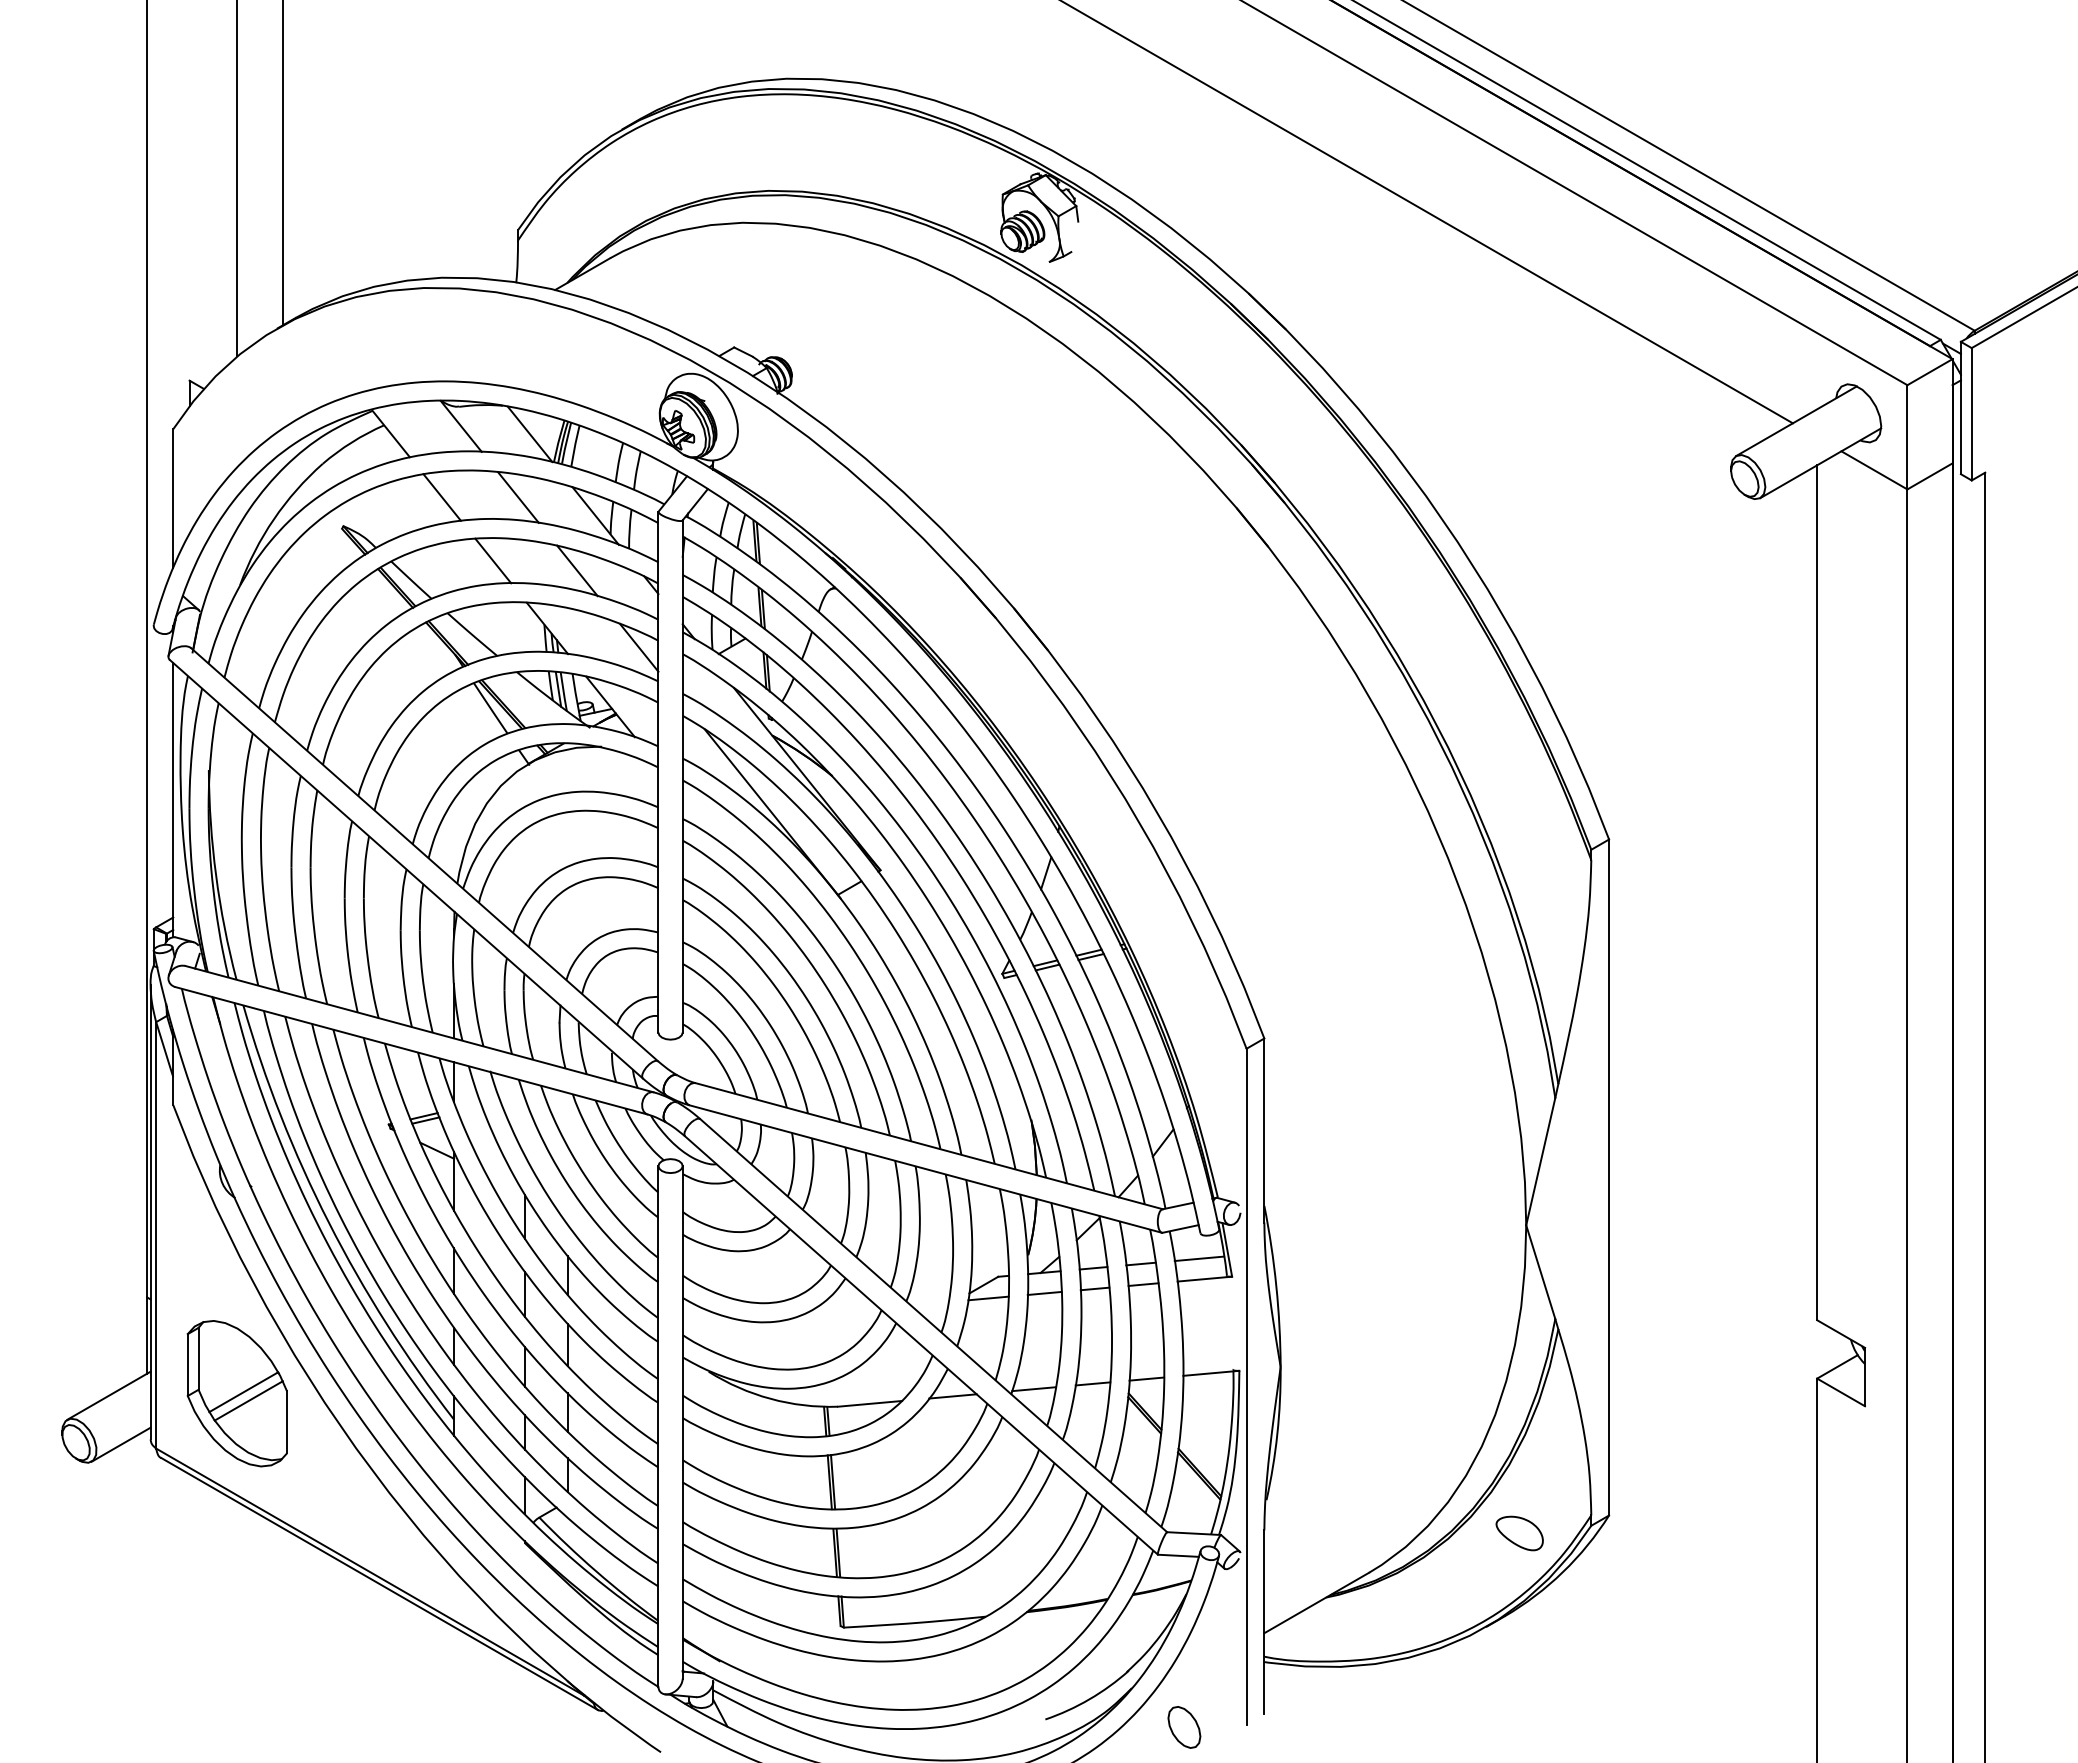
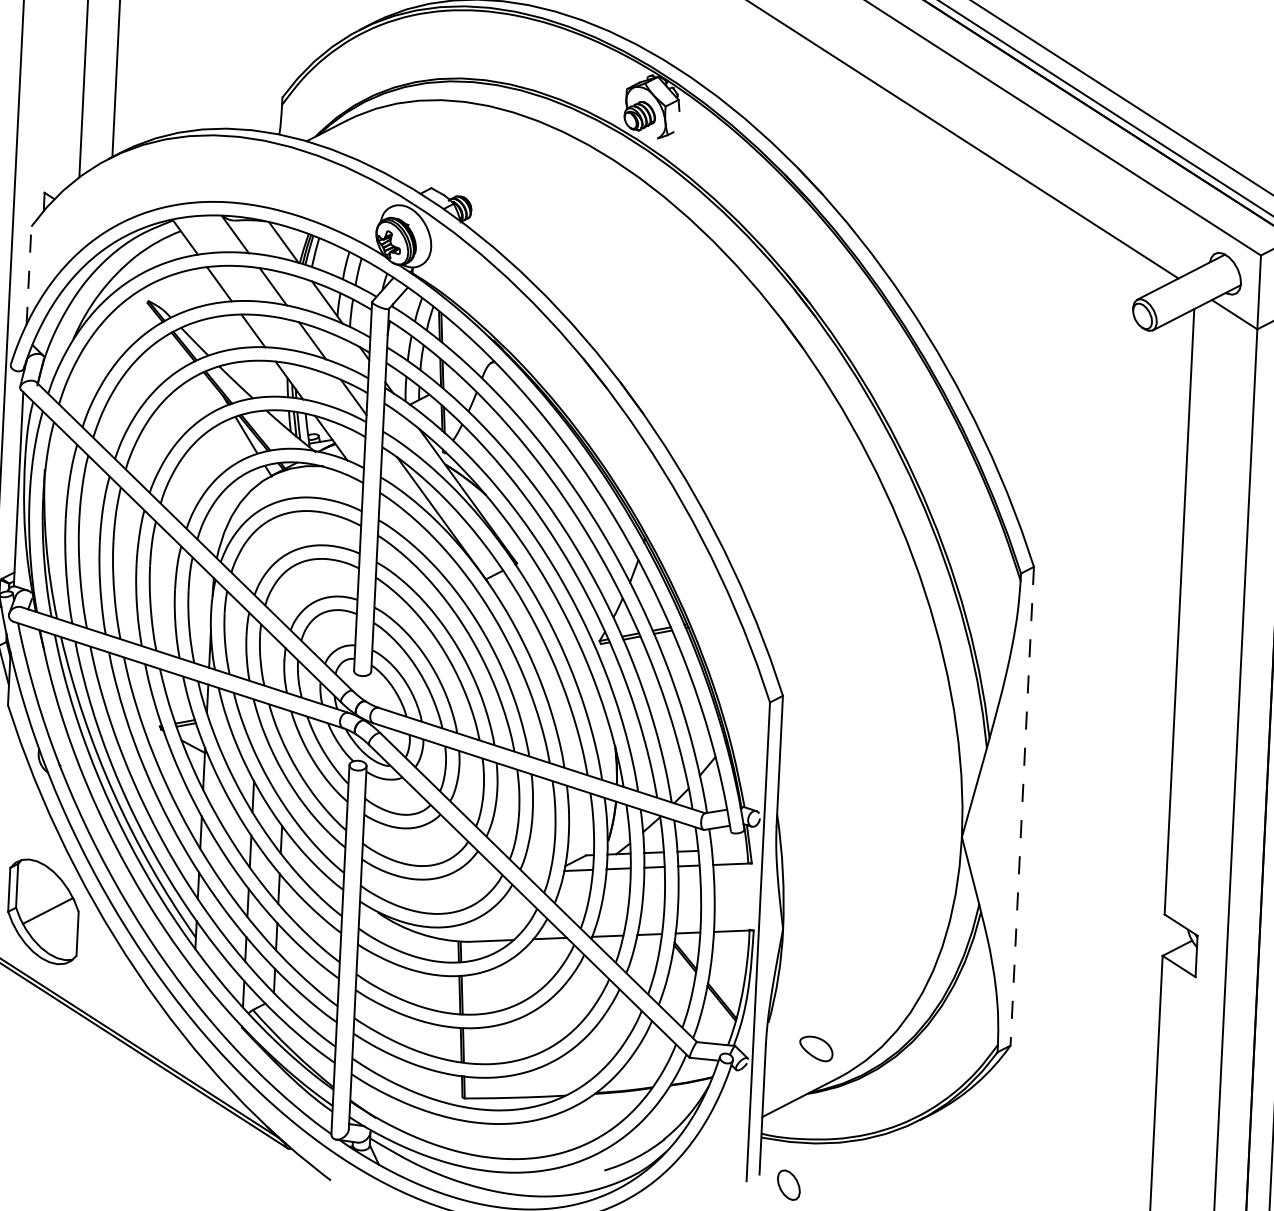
line: (173, 498) -> (29, 275), solid -> dashed
line: (1609, 1177) -> (1022, 806), solid -> dashed
line: (1199, 1258) -> (729, 849), removed
line: (248, 1400) -> (51, 917), removed
part: (1519, 1533) -> (816, 1048), moved
part: (1184, 1727) -> (788, 1185), moved

